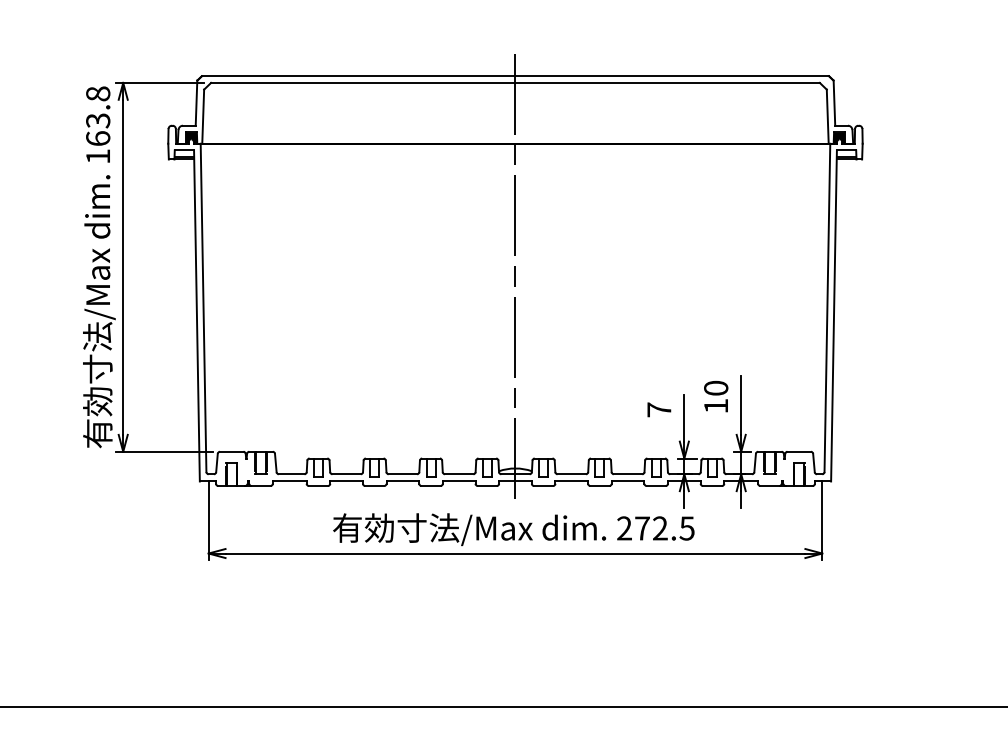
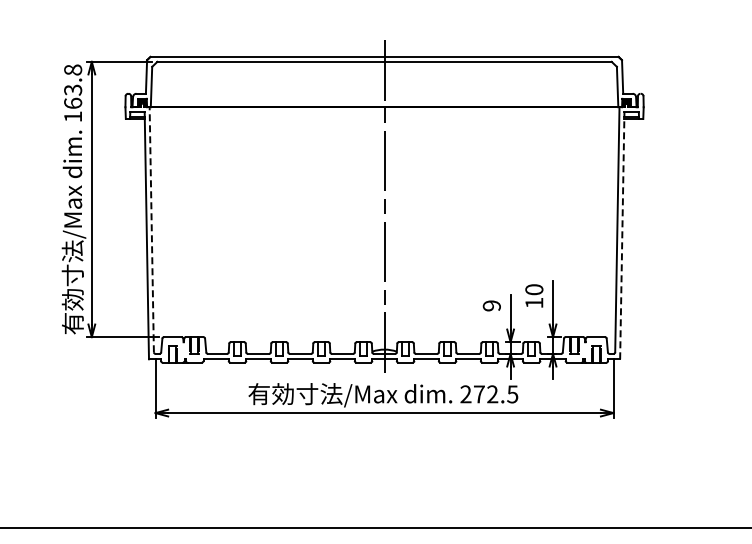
line: (203, 307) -> (151, 229), solid -> dashed
line: (834, 315) -> (622, 235), solid -> dashed
text: (658, 409) -> (491, 305), 7 -> 9

